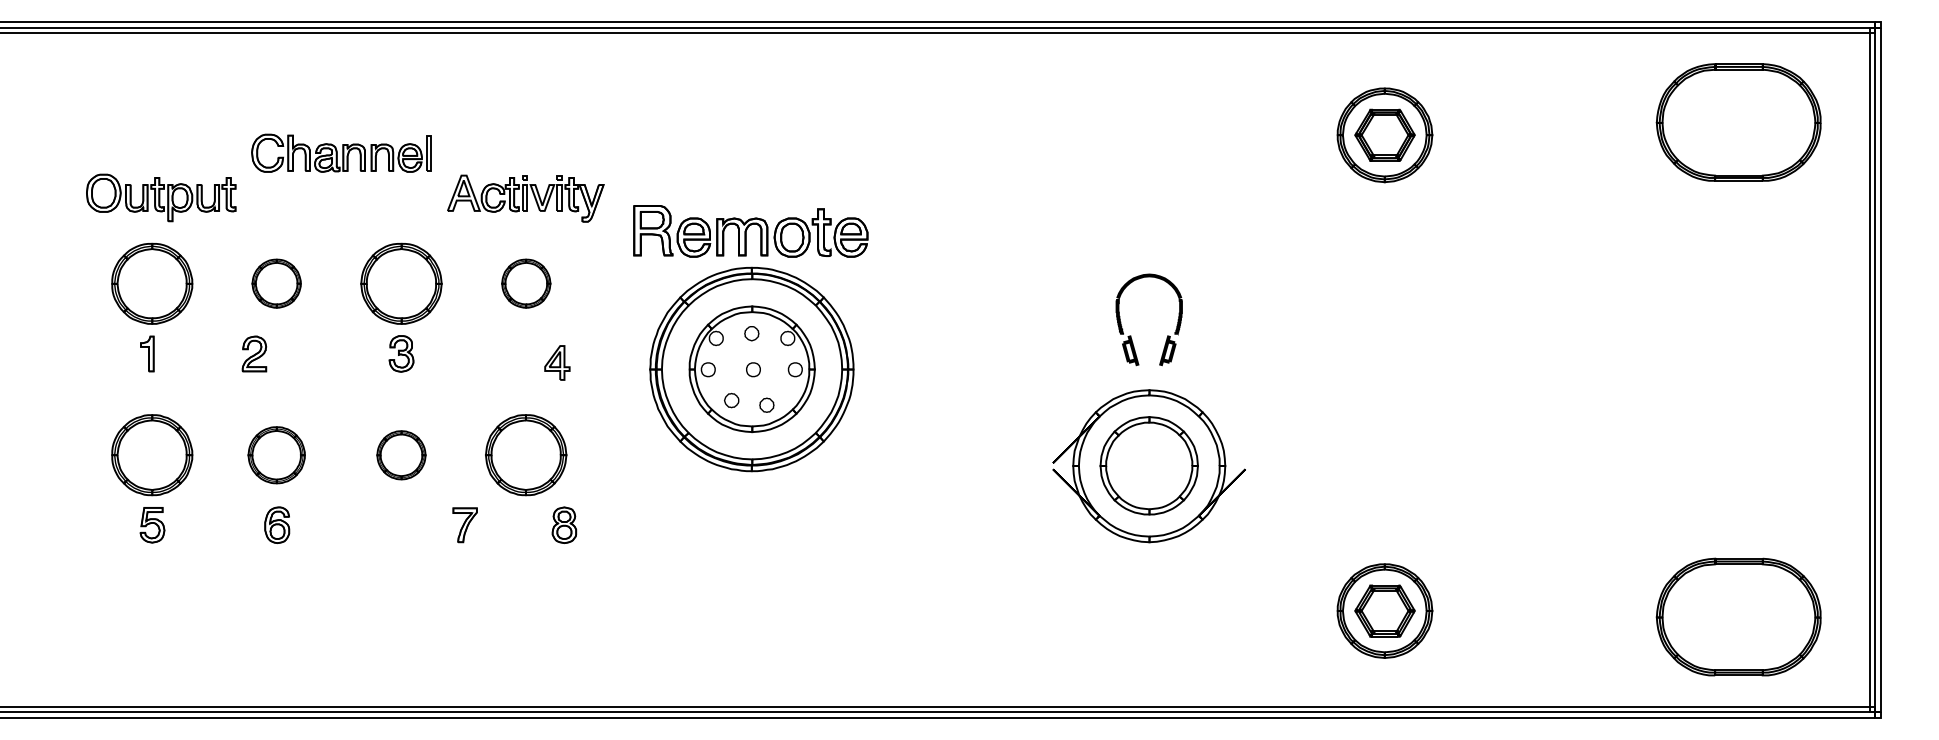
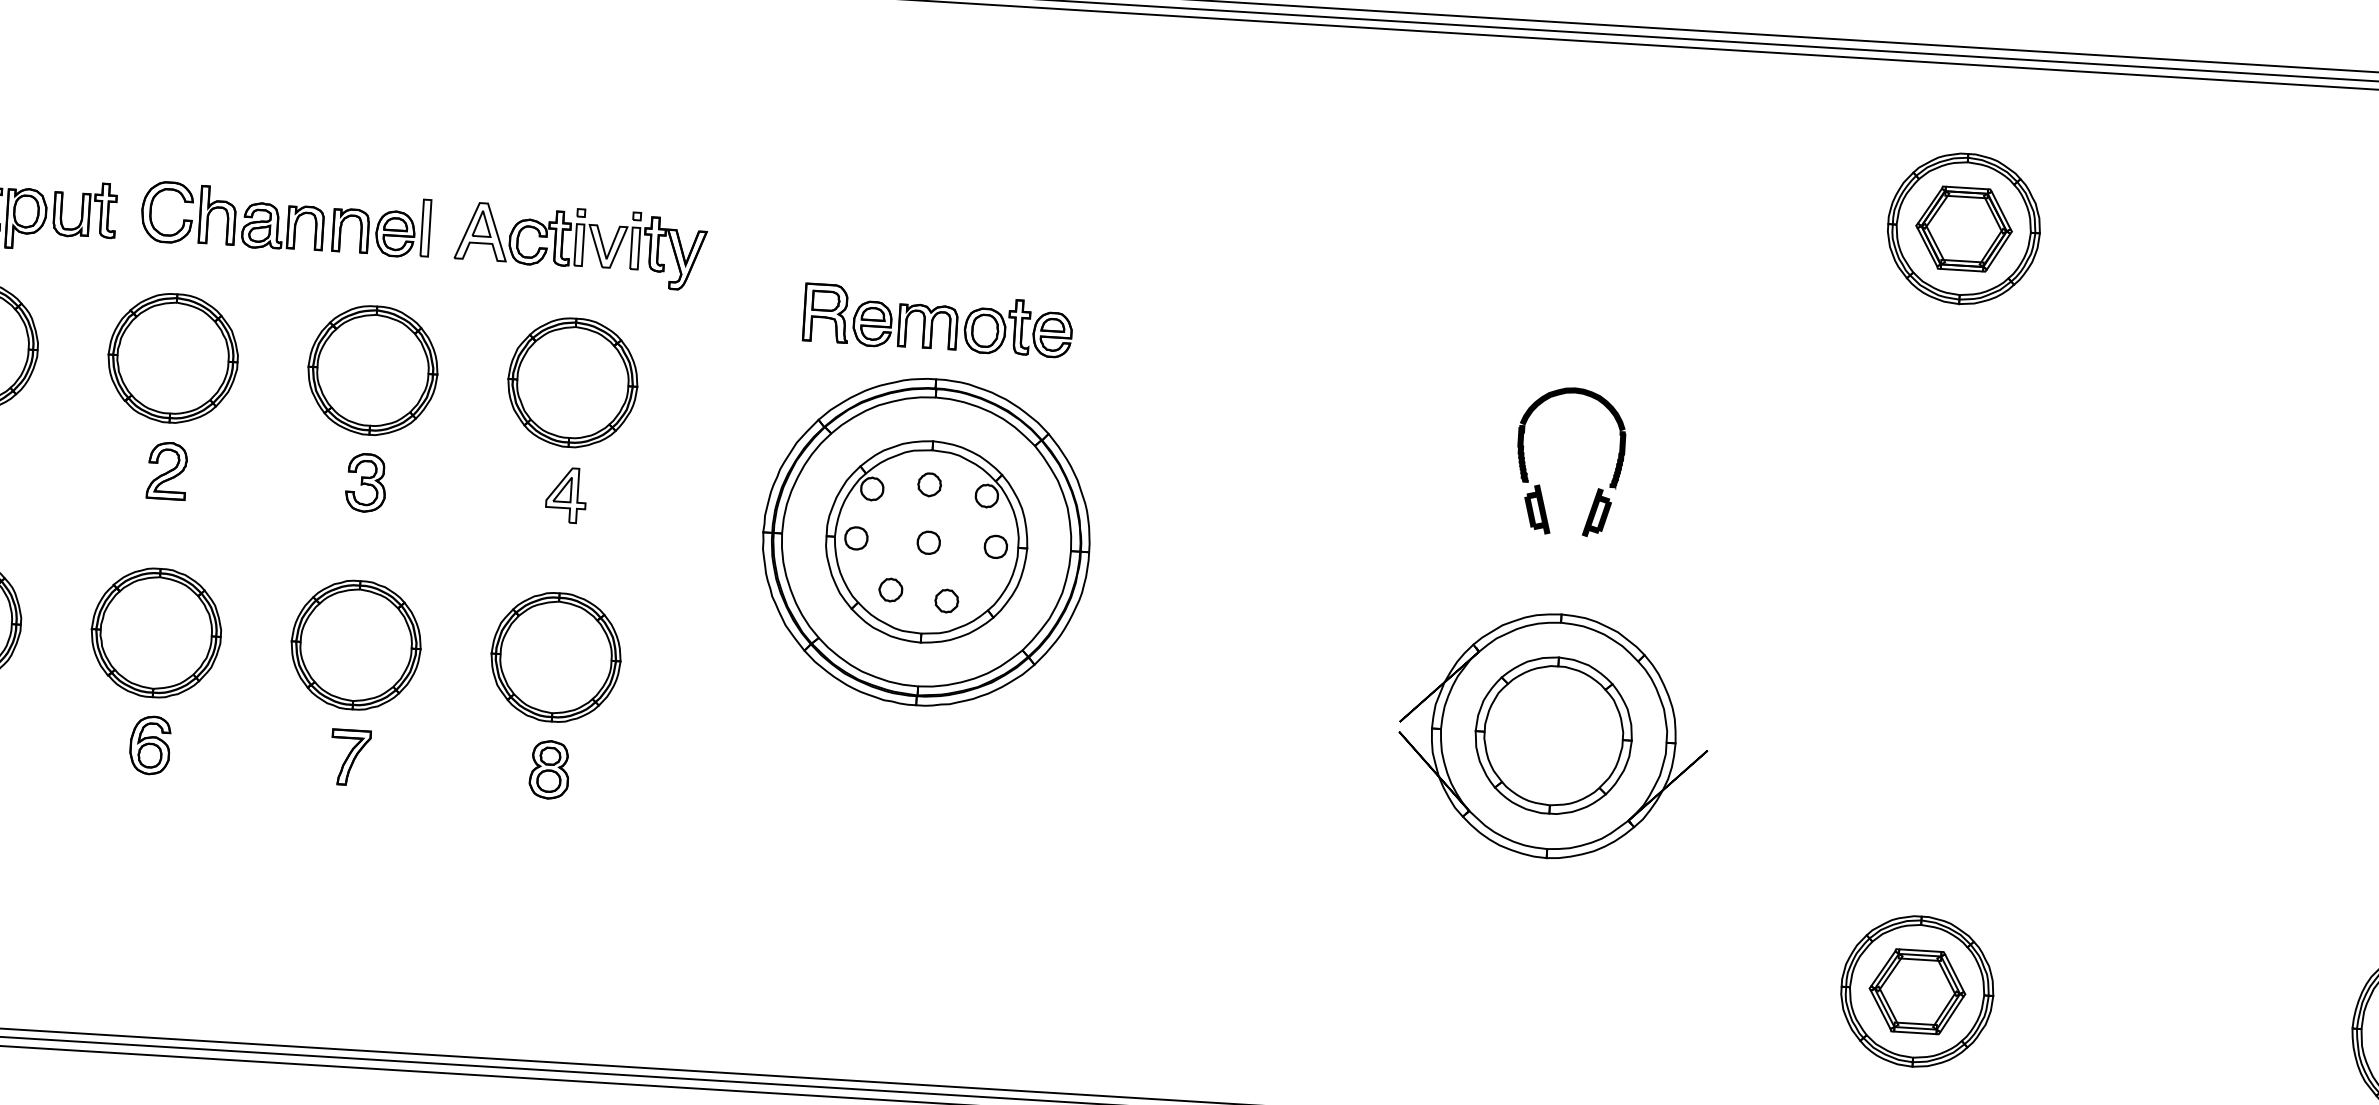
part: (341, 152) -> (285, 218), moved
part: (750, 231) -> (937, 320), size x0.71
part: (276, 283) -> (172, 357), size x1.67
part: (526, 283) -> (573, 382), size x1.67
part: (1131, 335) -> (1540, 484), moved
part: (254, 353) -> (167, 470), moved
part: (557, 362) -> (566, 494), moved
part: (276, 455) -> (155, 633), size x1.43
part: (401, 455) -> (356, 645), size x1.67
part: (564, 524) -> (549, 768), moved
part: (464, 525) -> (349, 757), moved

